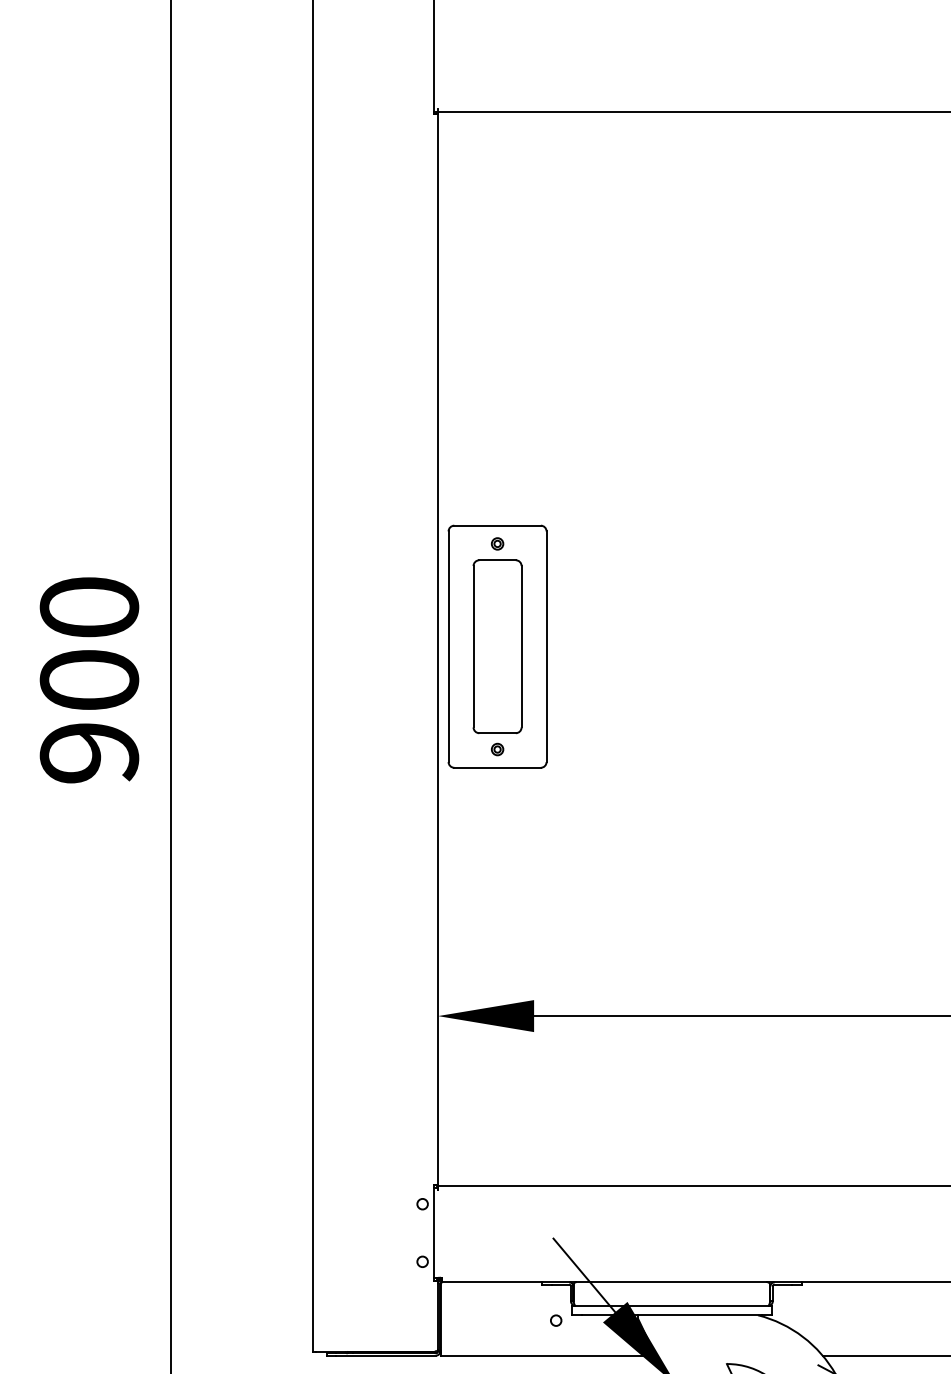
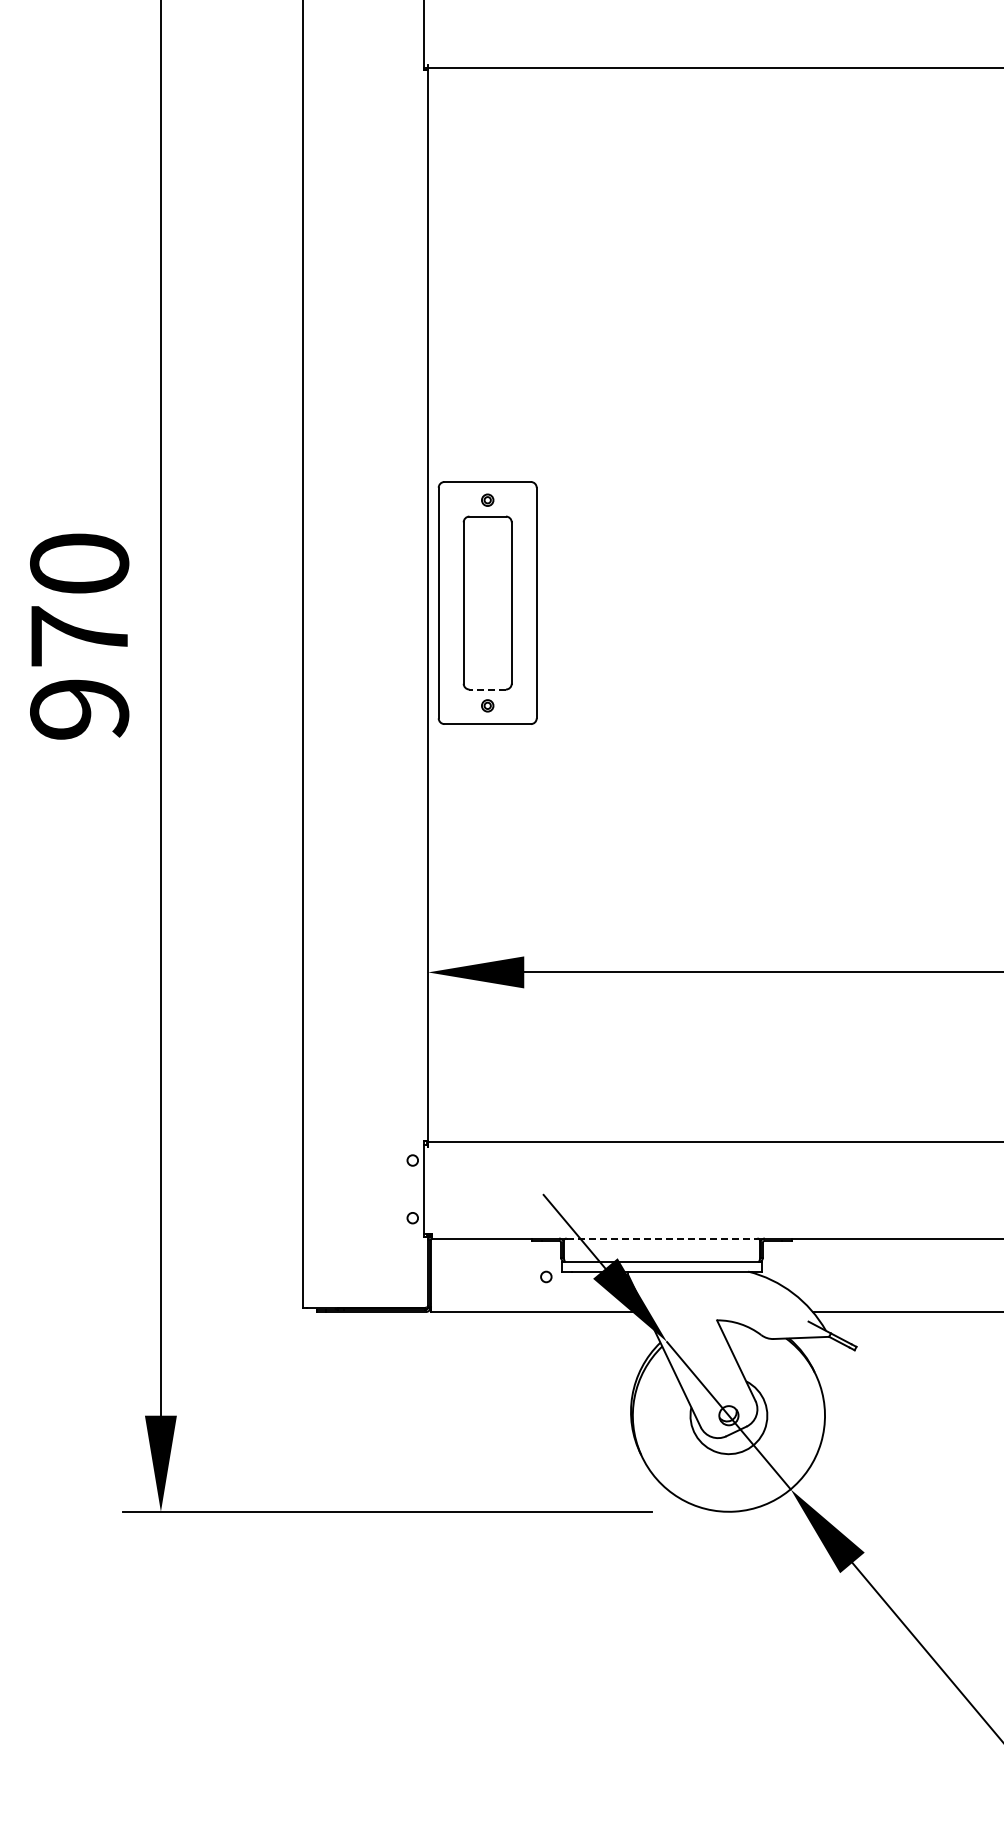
text: (89, 680) -> (79, 636), 900 -> 970
line: (497, 733) -> (487, 689), solid -> dashed
line: (672, 1282) -> (662, 1238), solid -> dashed

